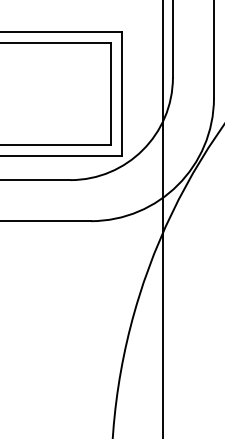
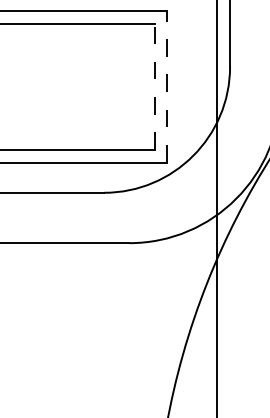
line: (111, 93) -> (154, 86), solid -> dashed
line: (121, 93) -> (166, 86), solid -> dashed

